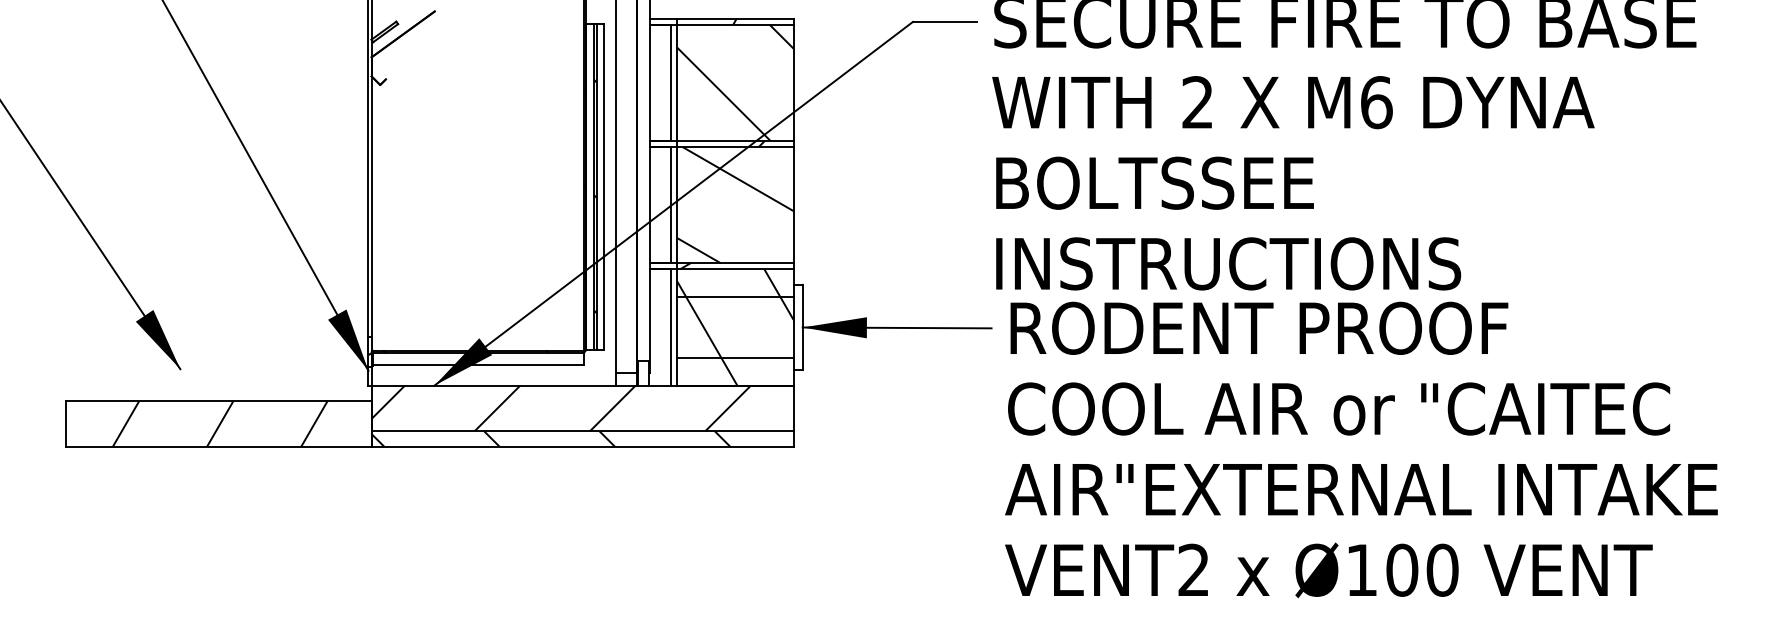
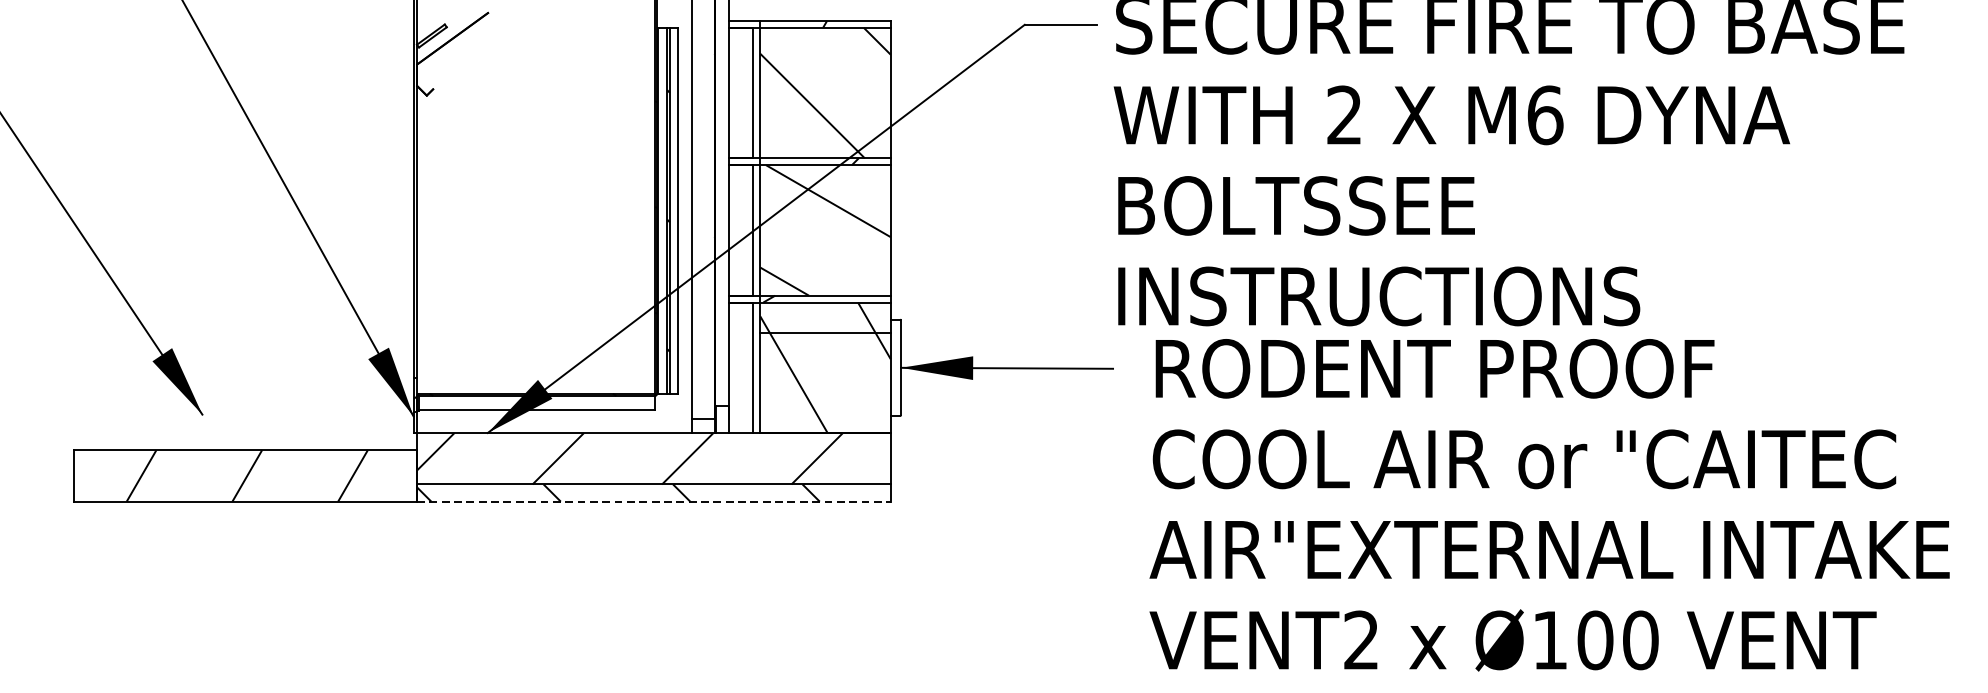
line: (735, 358) -> (825, 402), removed
line: (582, 446) -> (653, 501), solid -> dashed
text: (1361, 449) -> (1549, 504), moved

